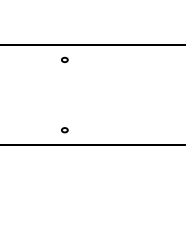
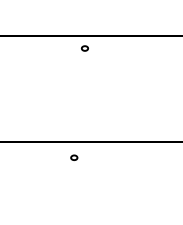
part: (64, 59) -> (84, 48), moved
part: (64, 130) -> (73, 158), moved

